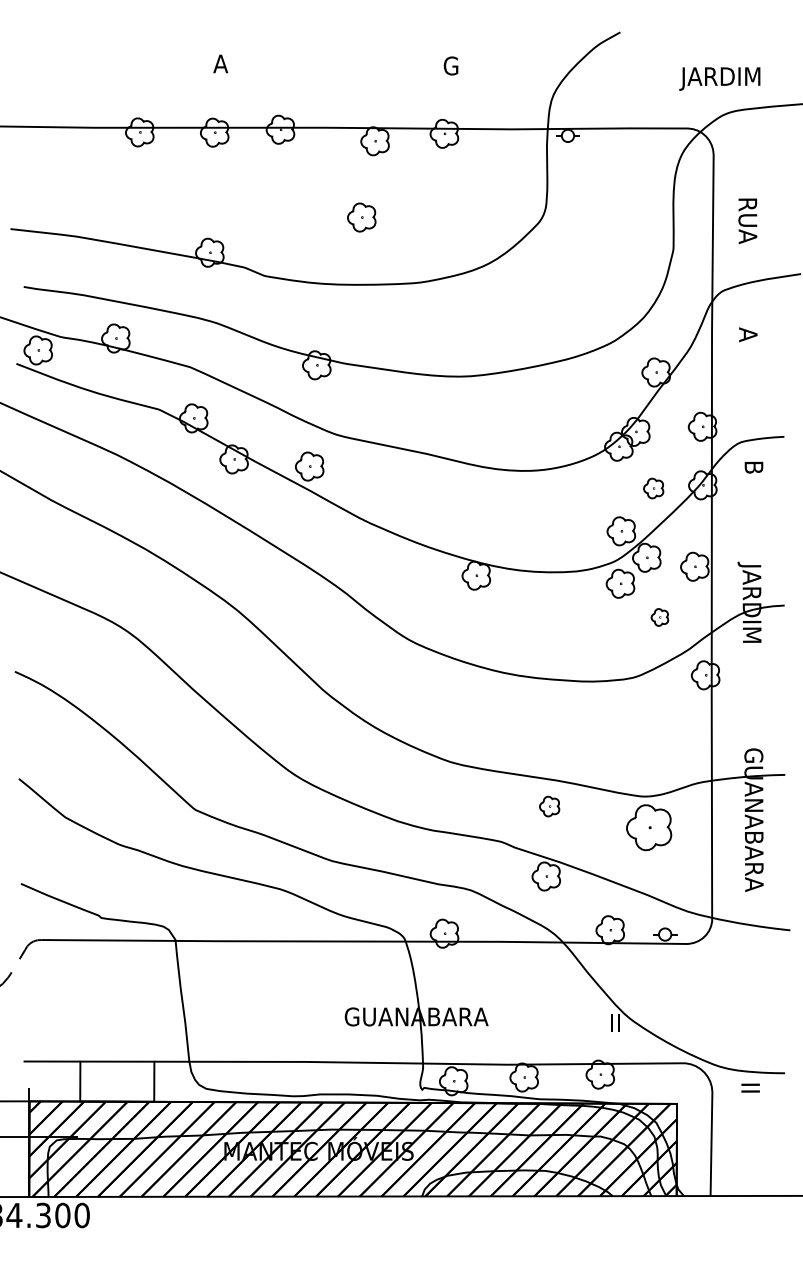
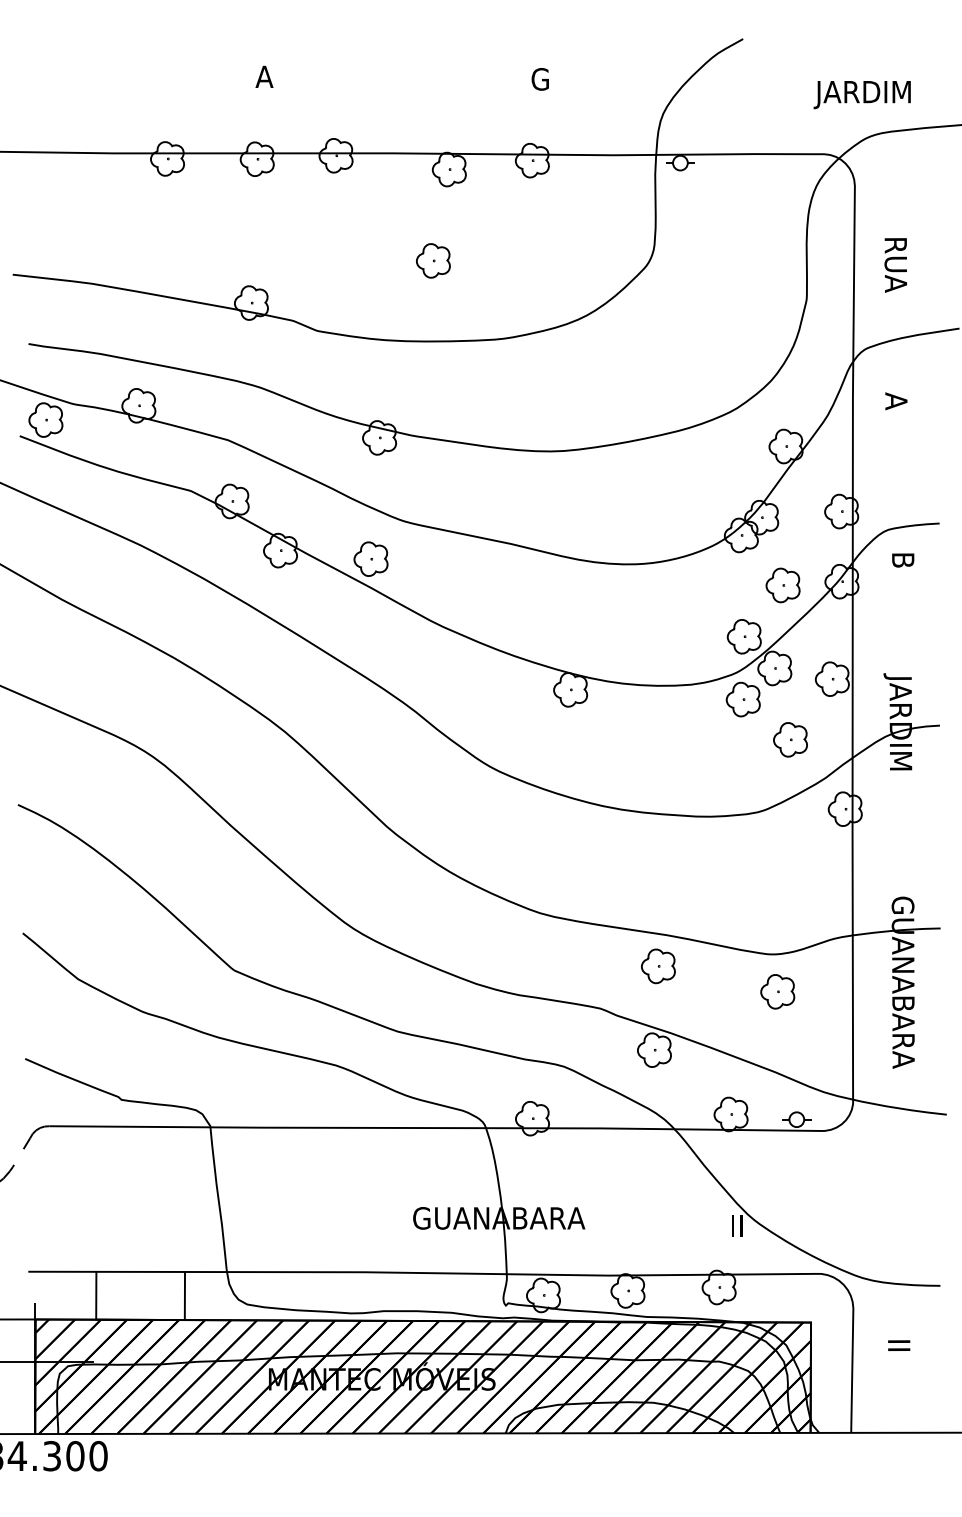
part: (653, 488) -> (782, 585), size x1.43
part: (659, 617) -> (790, 739), size x1.67
part: (549, 806) -> (658, 966), size x1.43
part: (649, 827) -> (777, 991), size x0.62
text: (750, 1088) -> (899, 1345), moved

